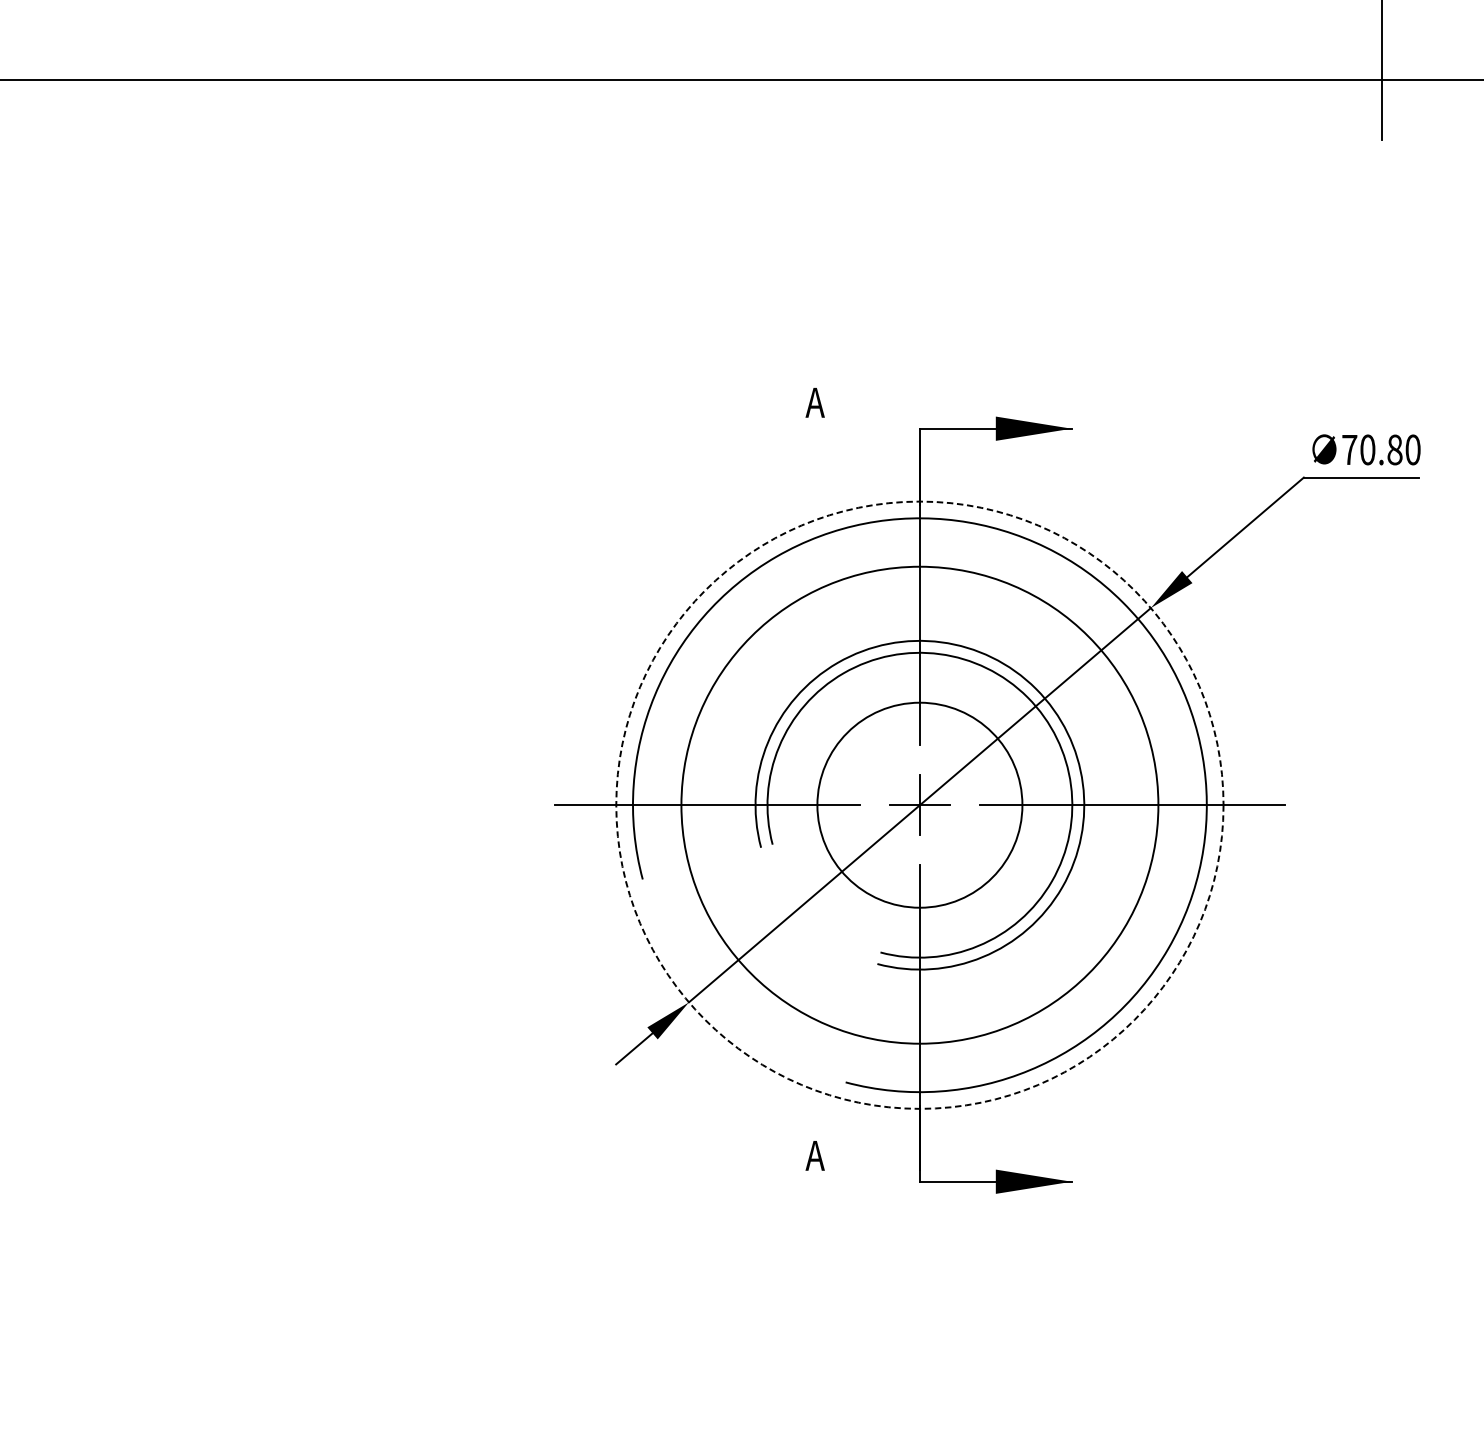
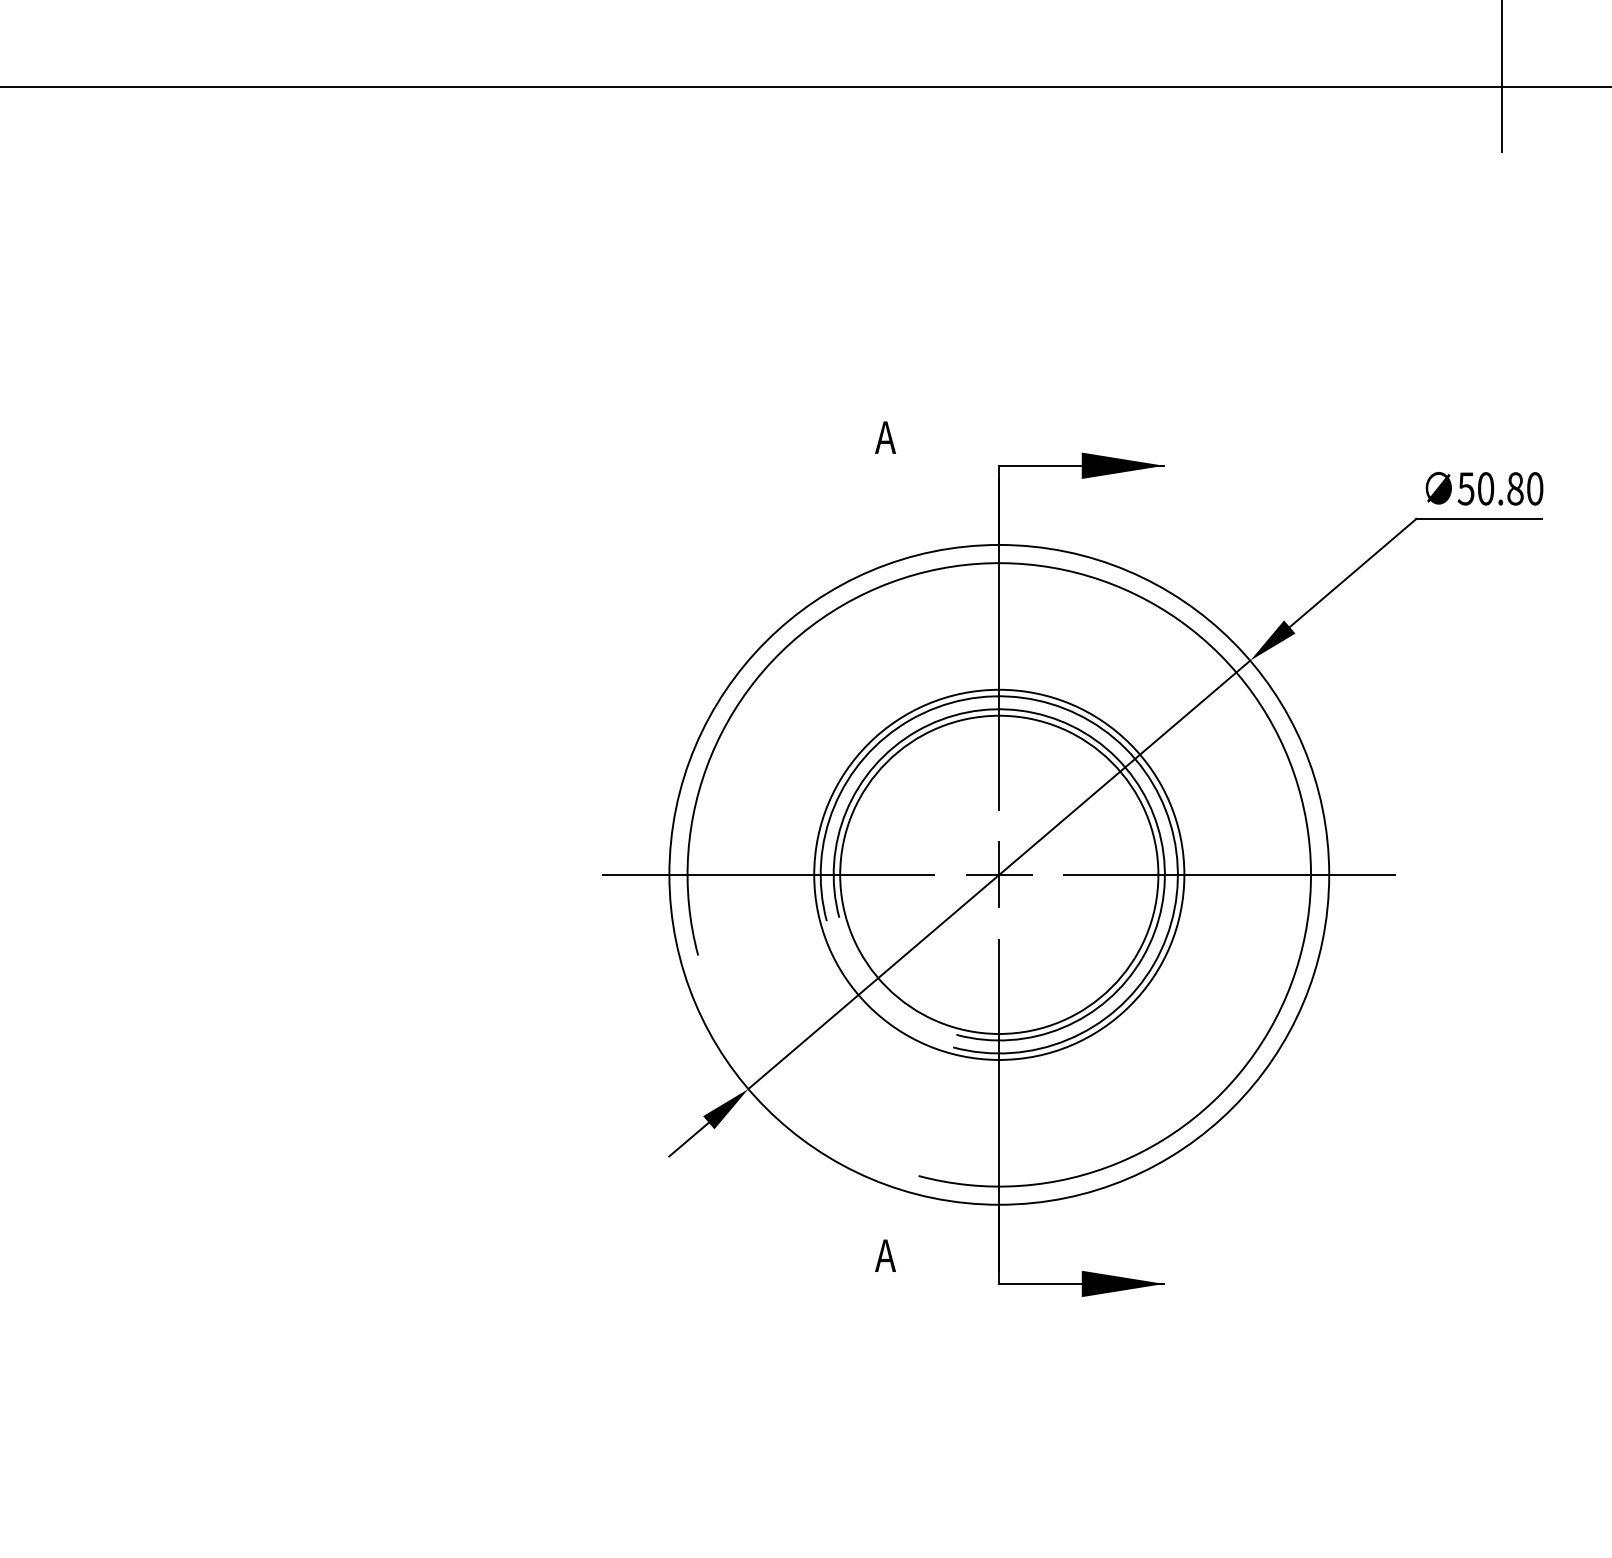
text: (1349, 449) -> (1465, 488), 70.80 -> 50.80
circle: (920, 804) -> (999, 874), dashed -> solid
circle: (920, 804) -> (999, 874), size x0.71
circle: (920, 804) -> (999, 874), size x1.43

